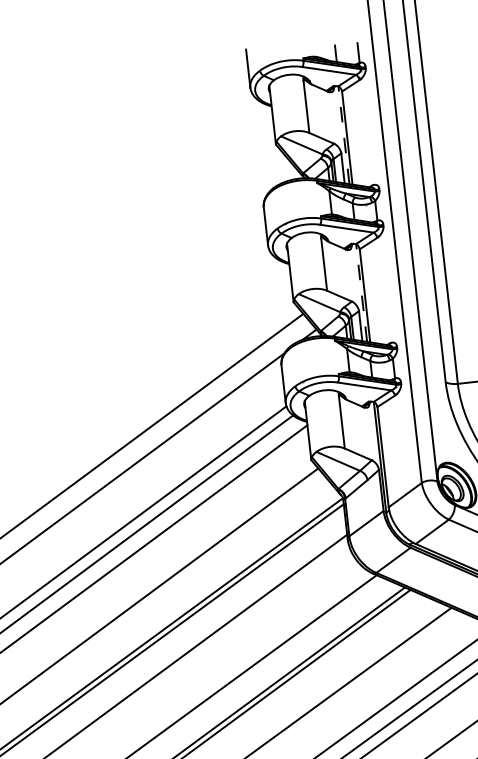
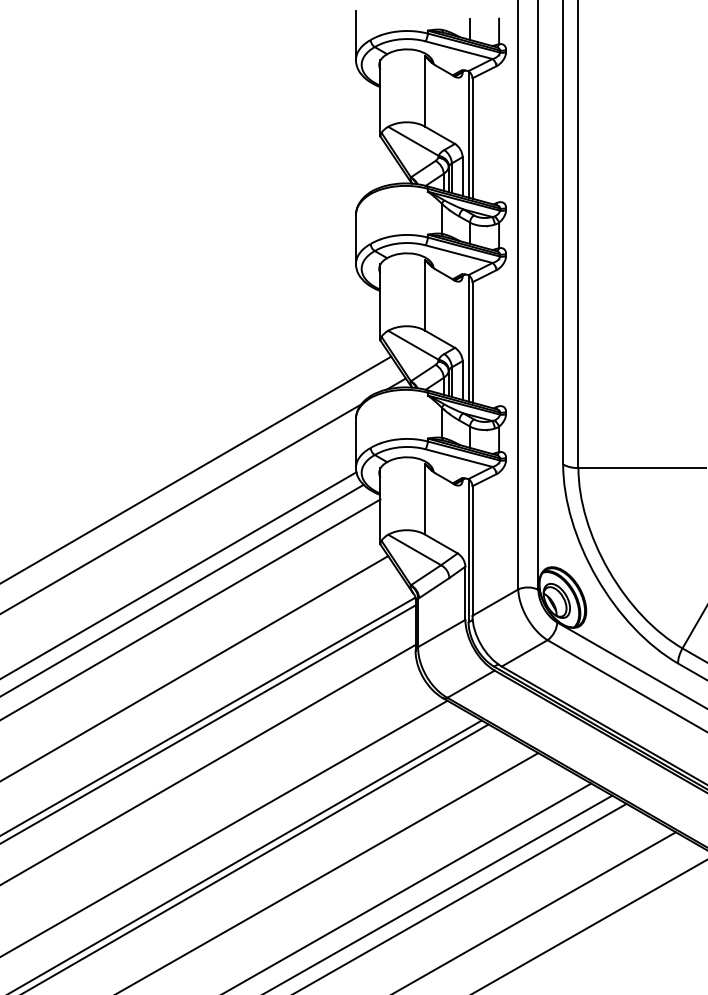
line: (343, 135) -> (468, 134), dashed -> solid
line: (361, 292) -> (468, 337), dashed -> solid

